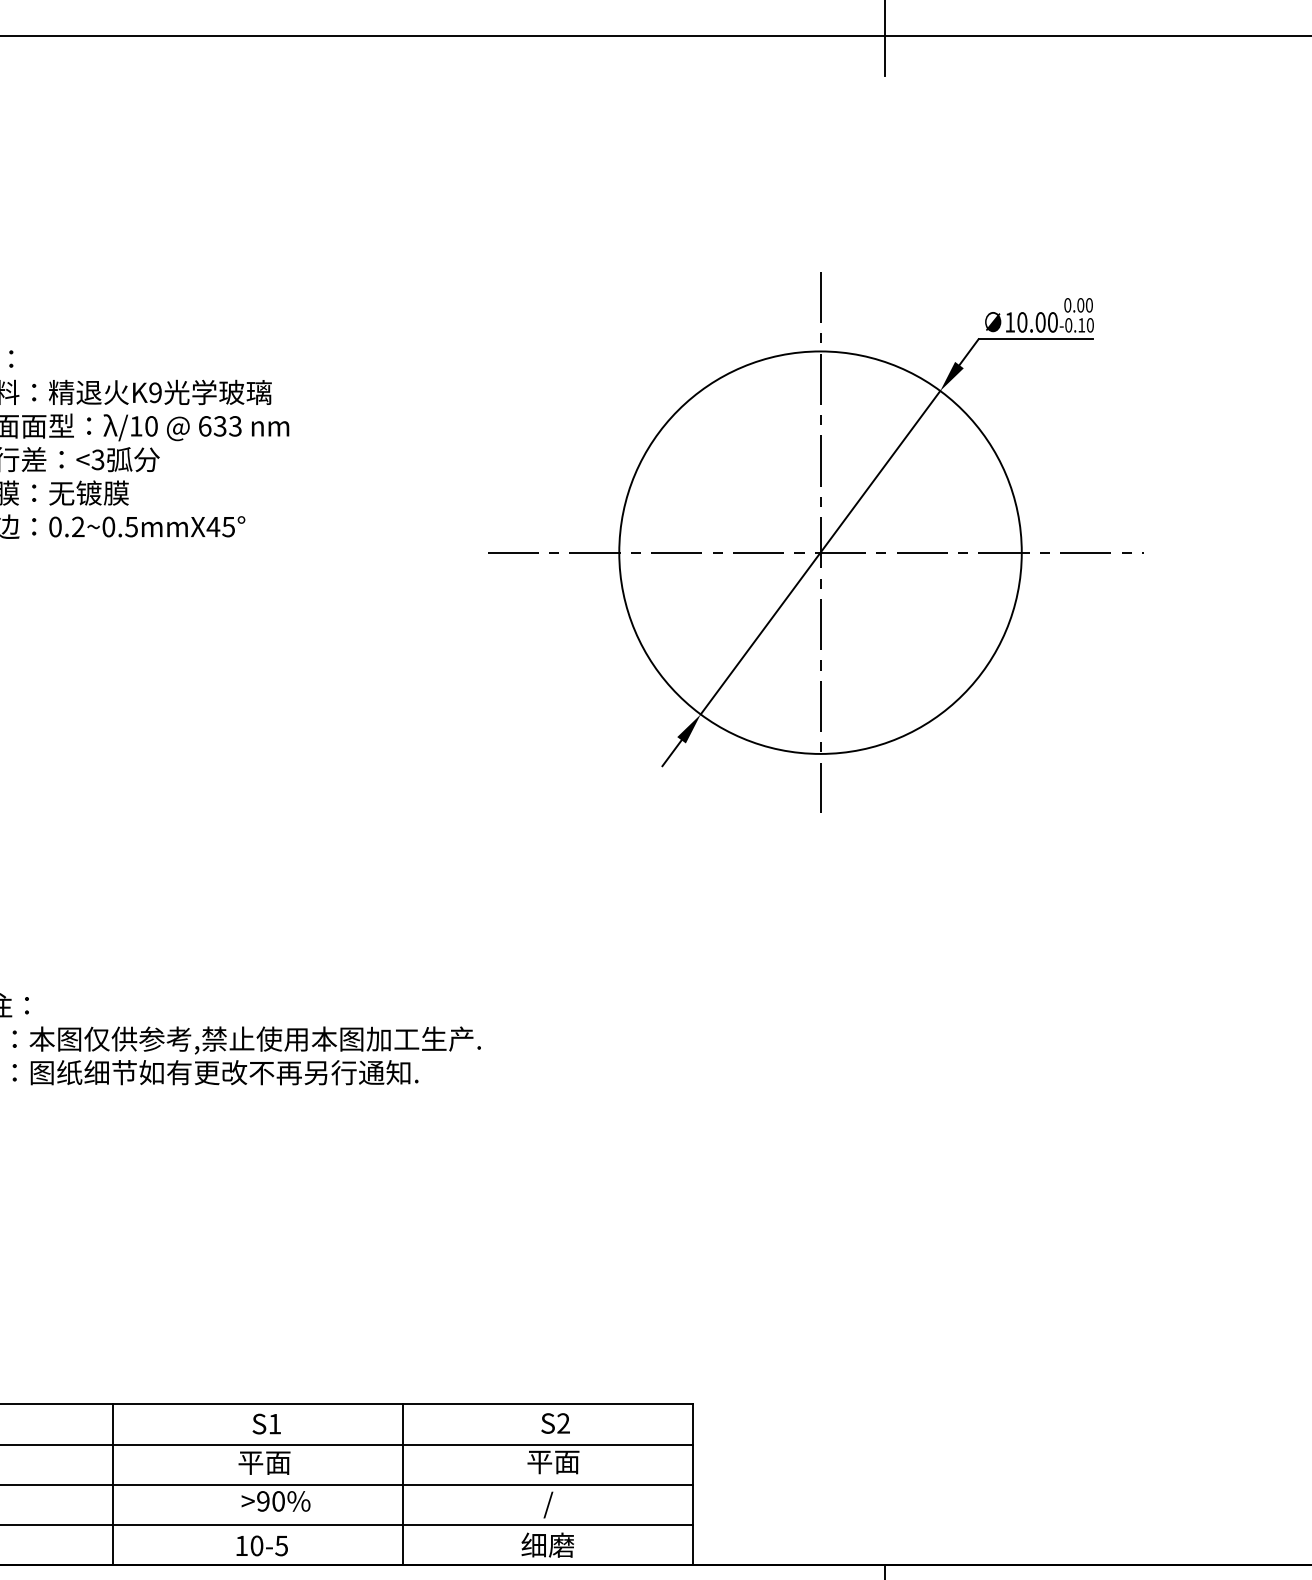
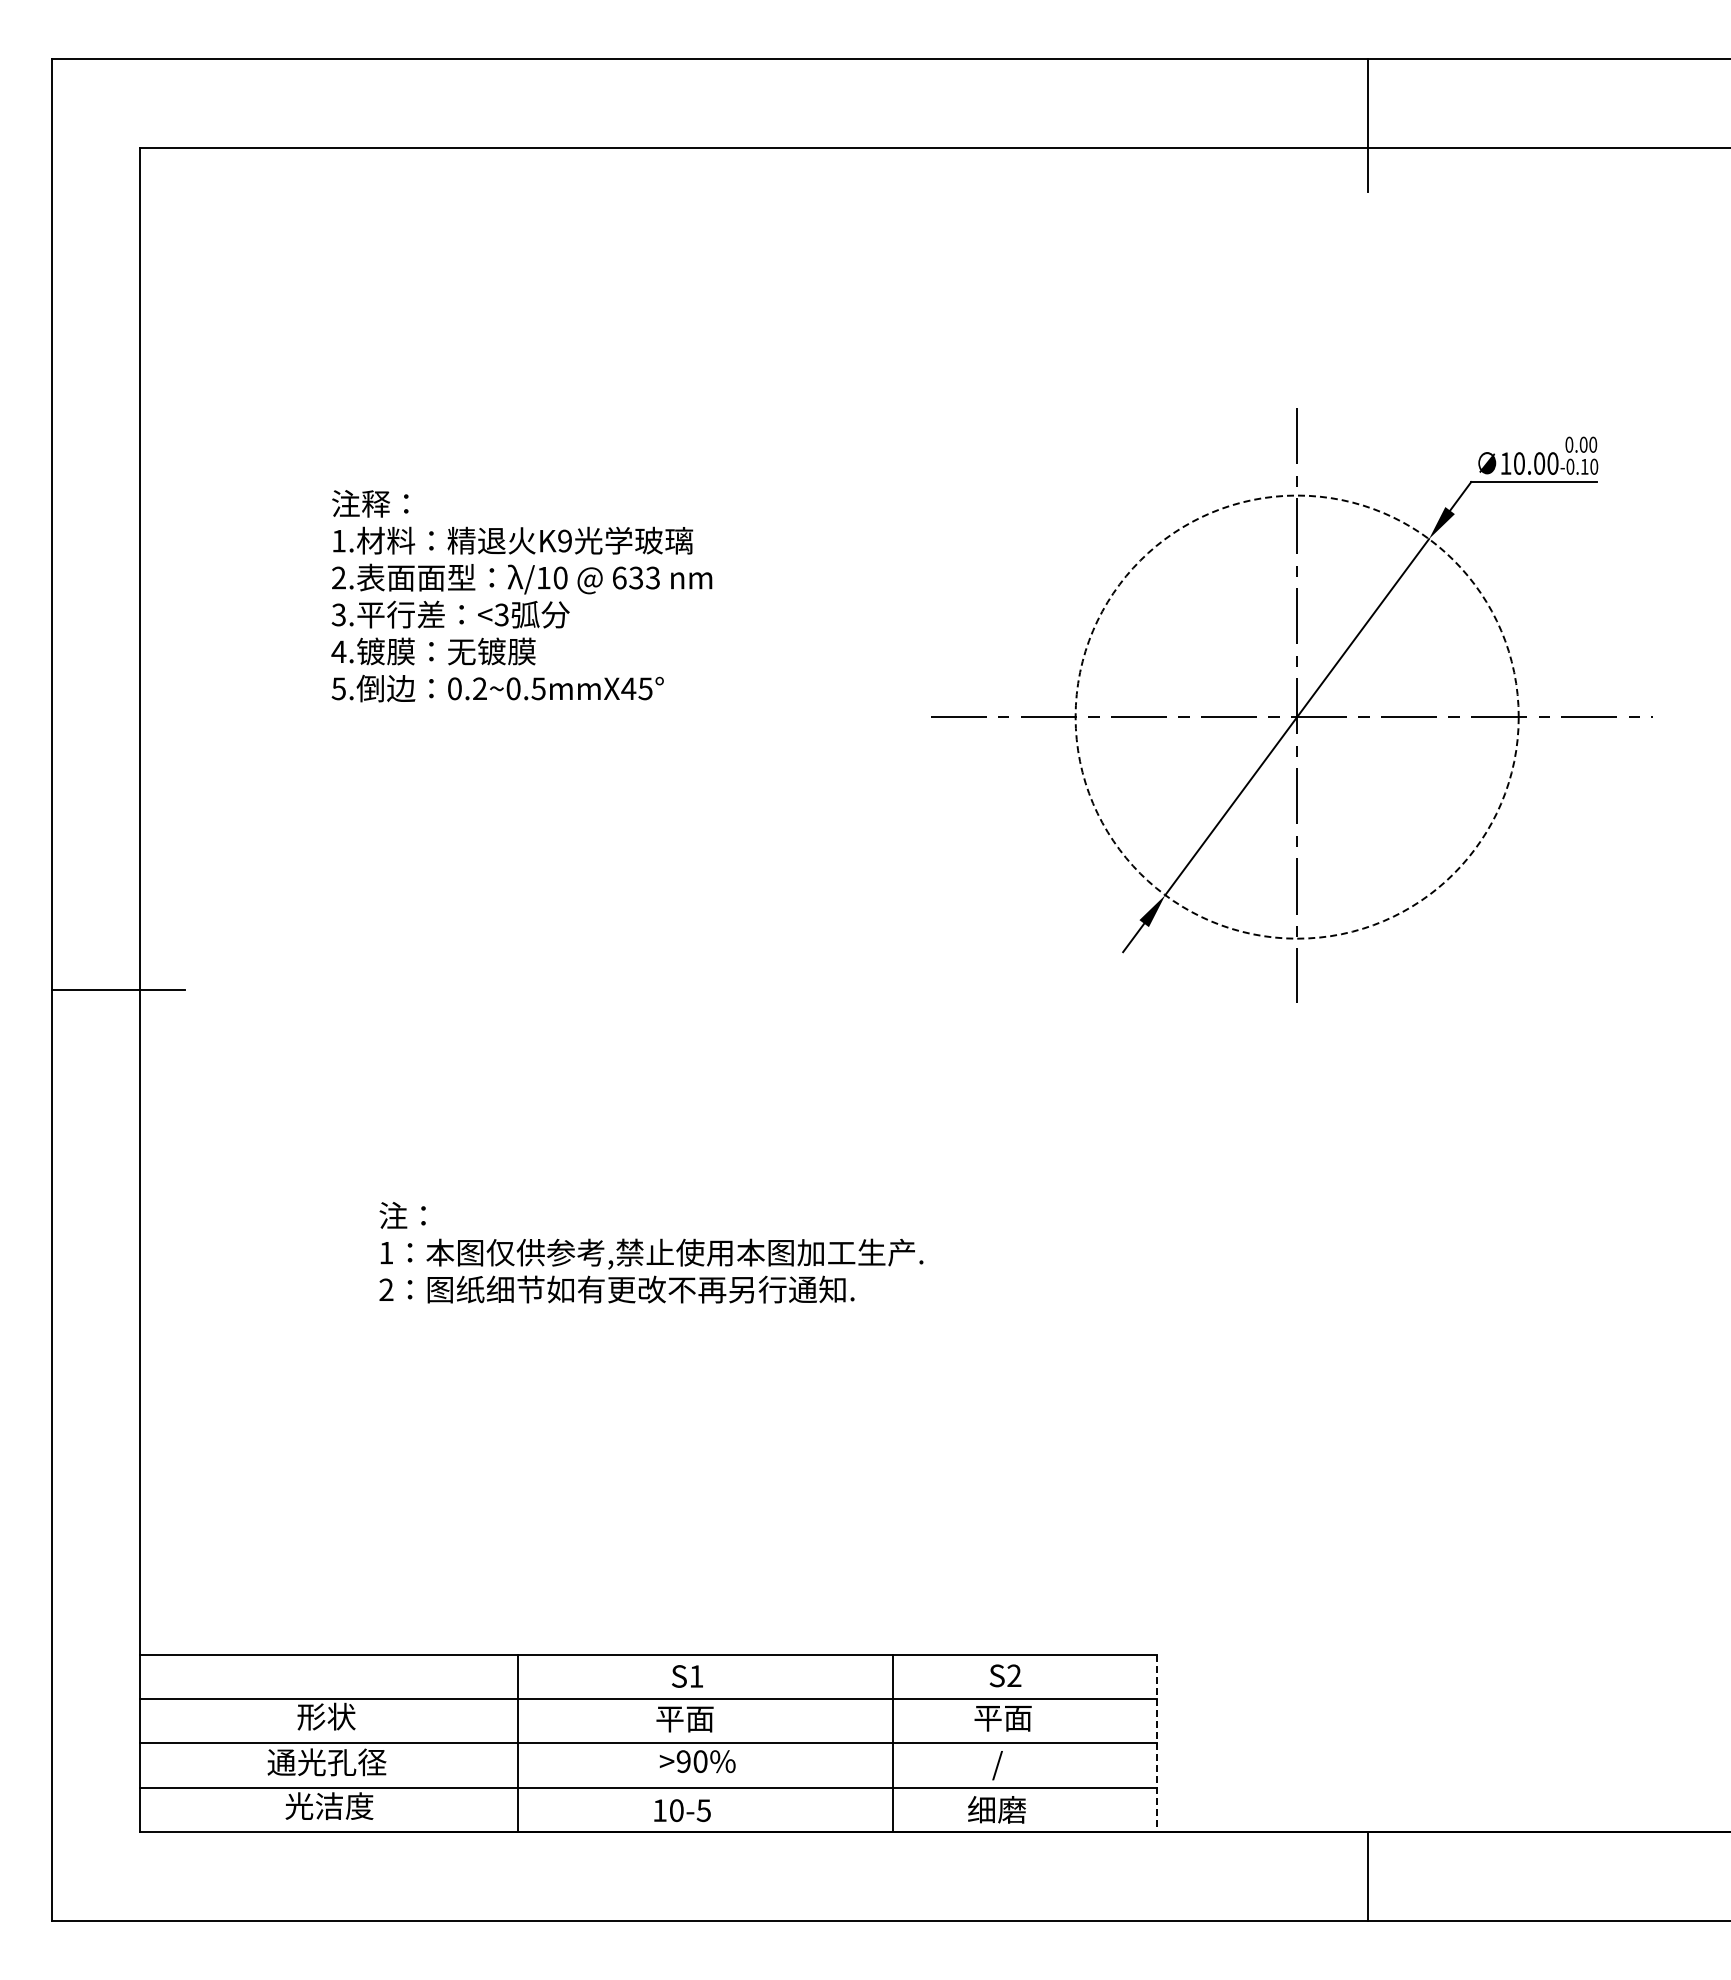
circle: (819, 552) -> (1296, 716), solid -> dashed
line: (403, 1484) -> (892, 1742), moved
line: (692, 1484) -> (1156, 1743), solid -> dashed

